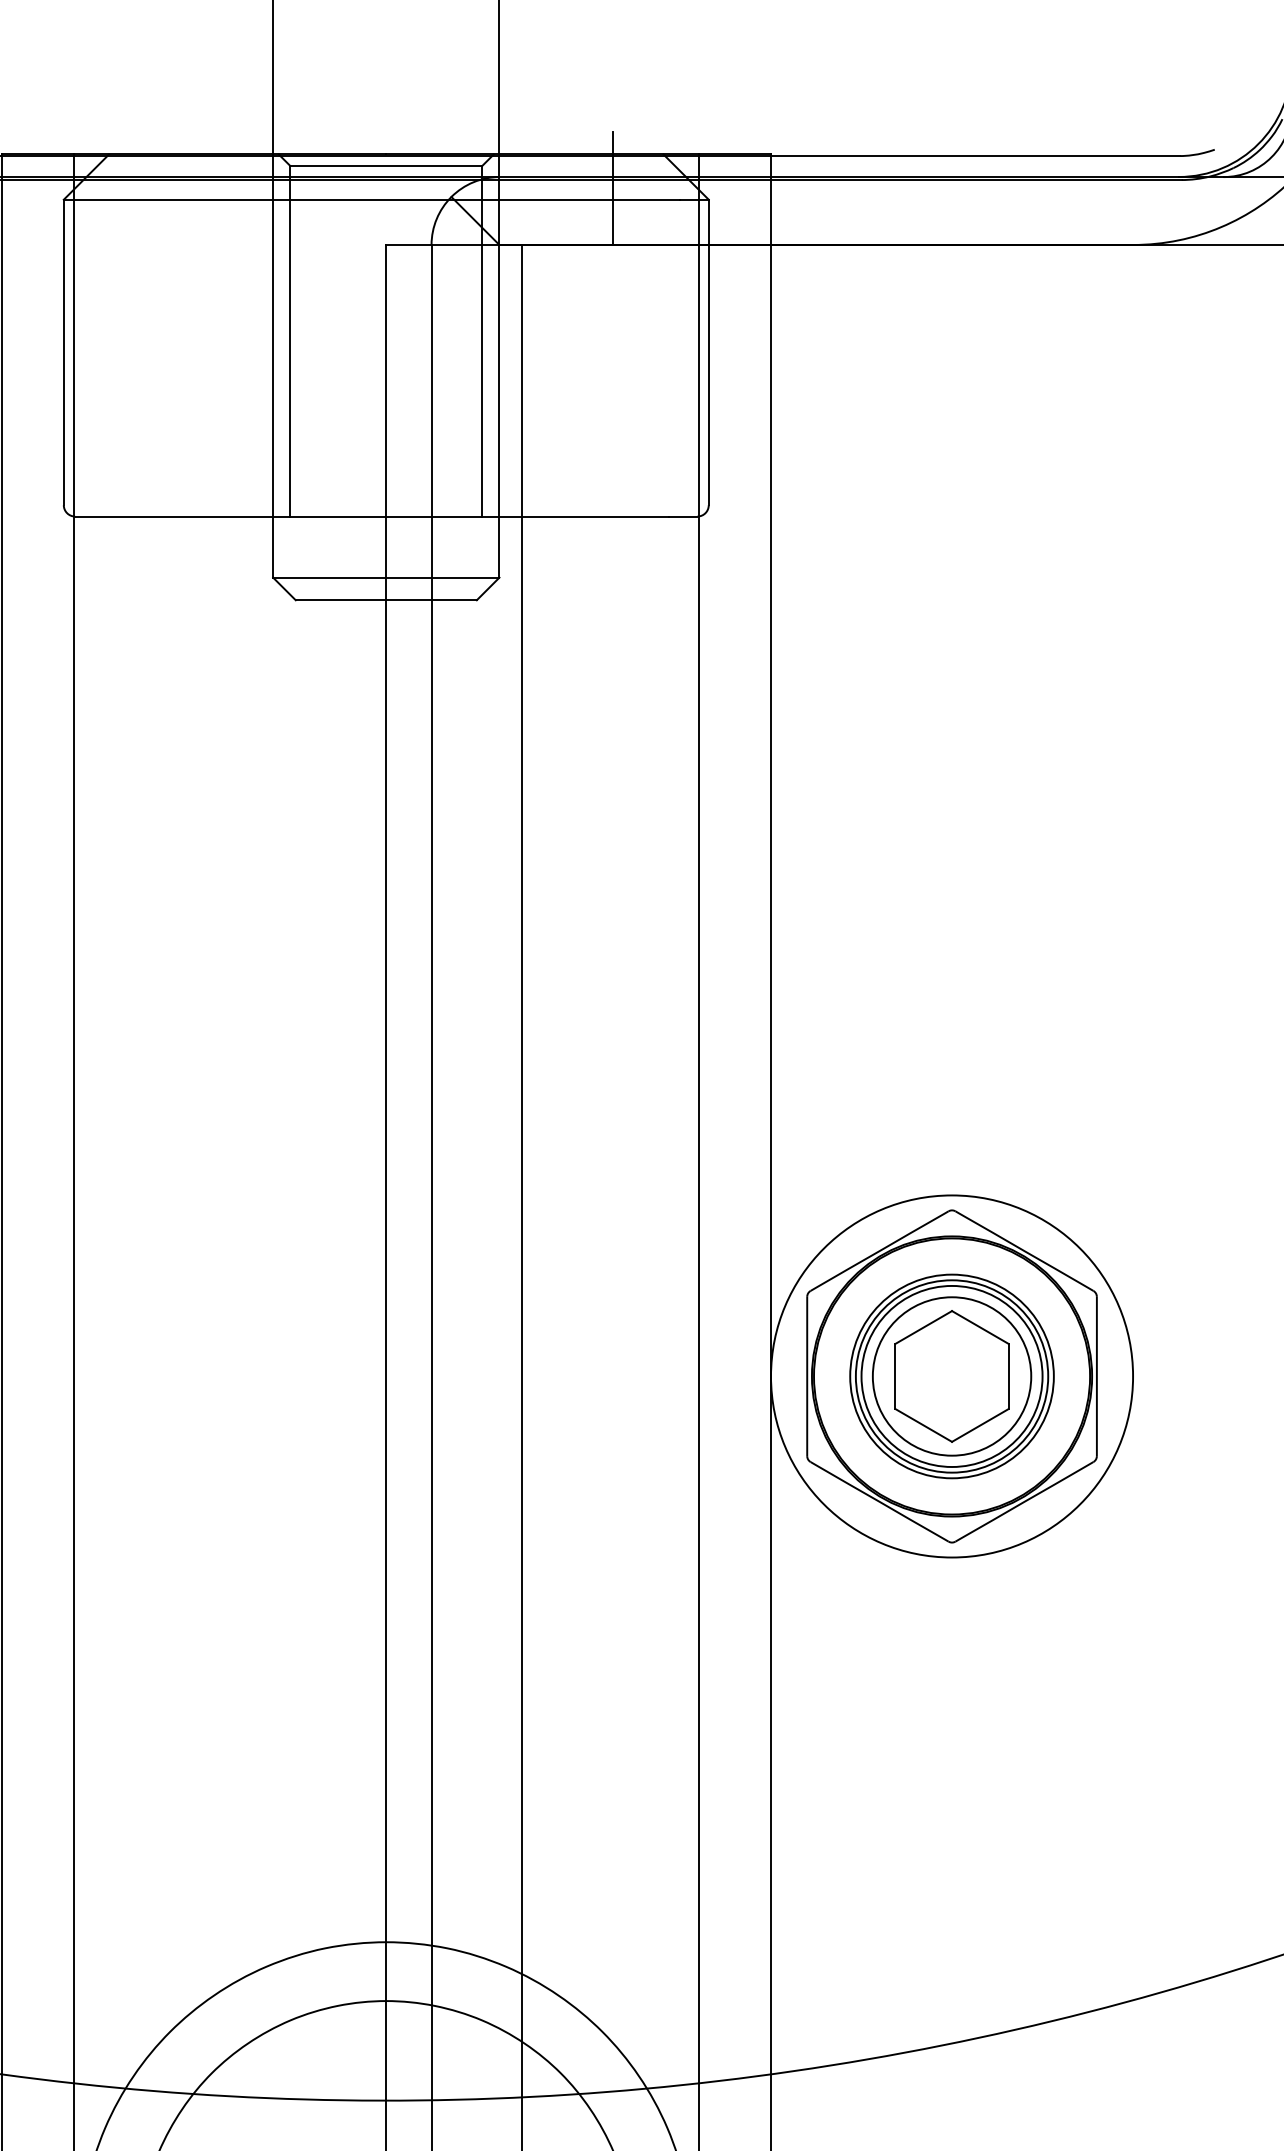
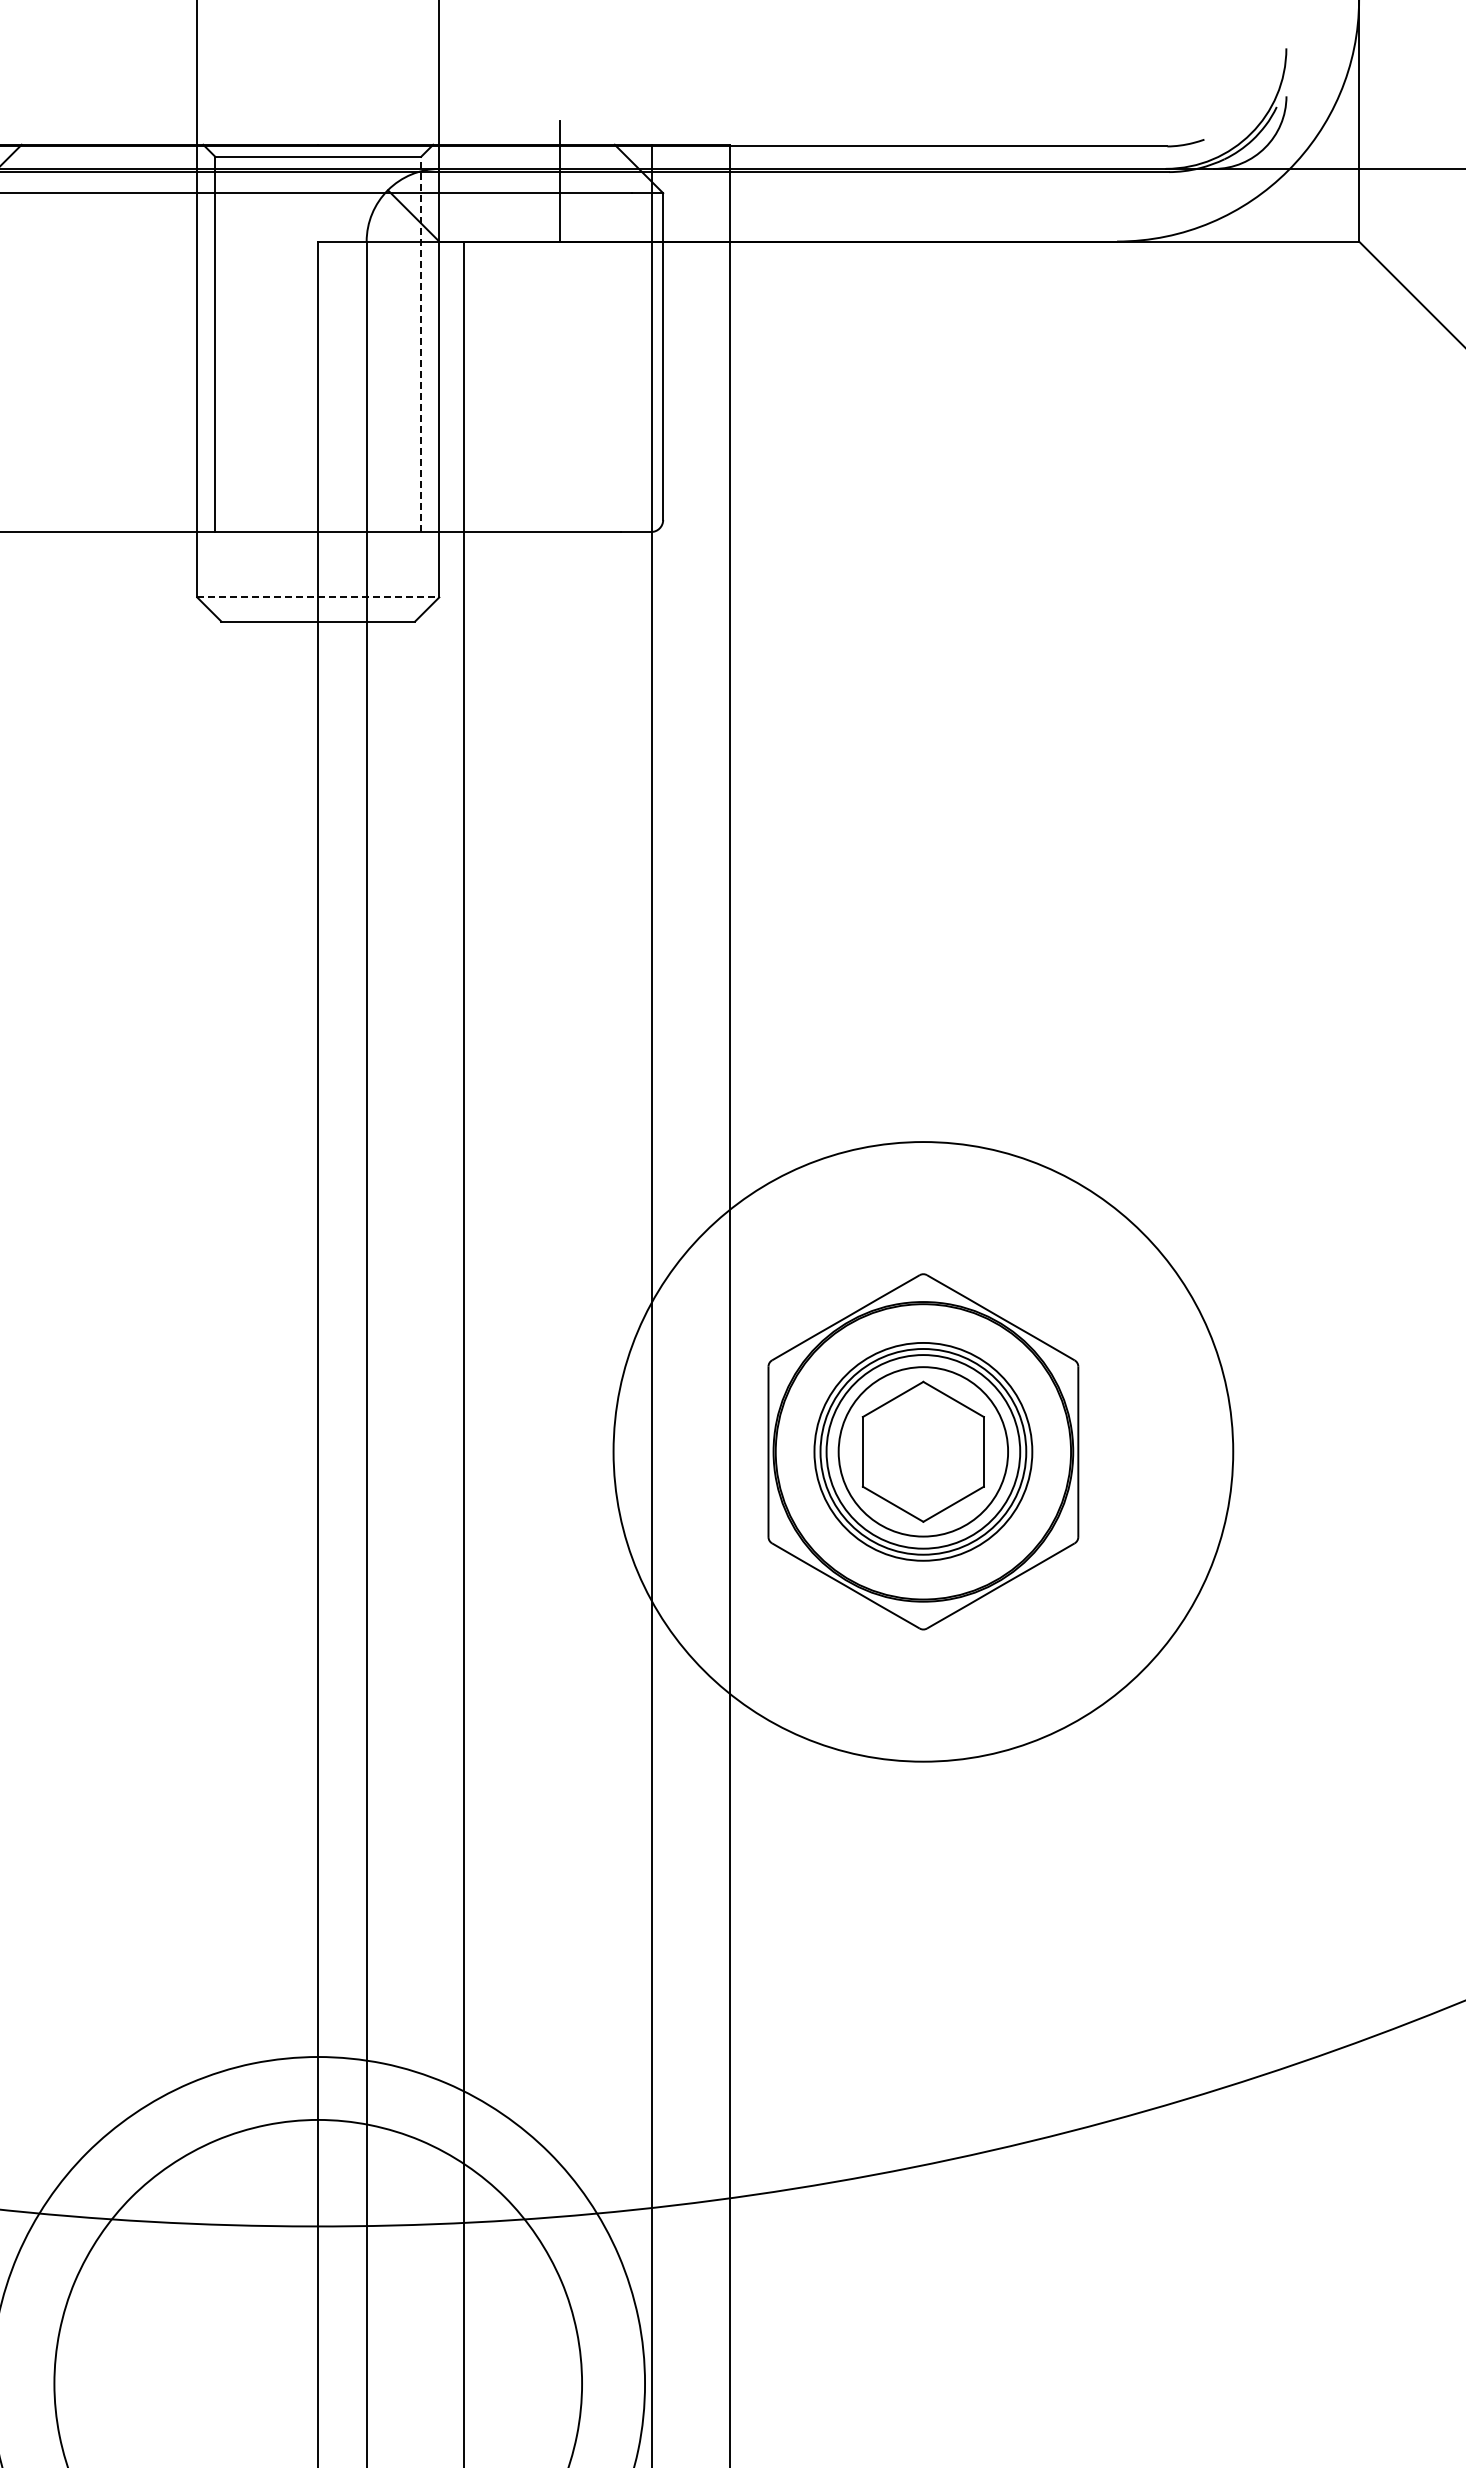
line: (482, 341) -> (421, 344), solid -> dashed
line: (386, 577) -> (318, 597), solid -> dashed
circle: (952, 1376) -> (923, 1451), size x1.6

